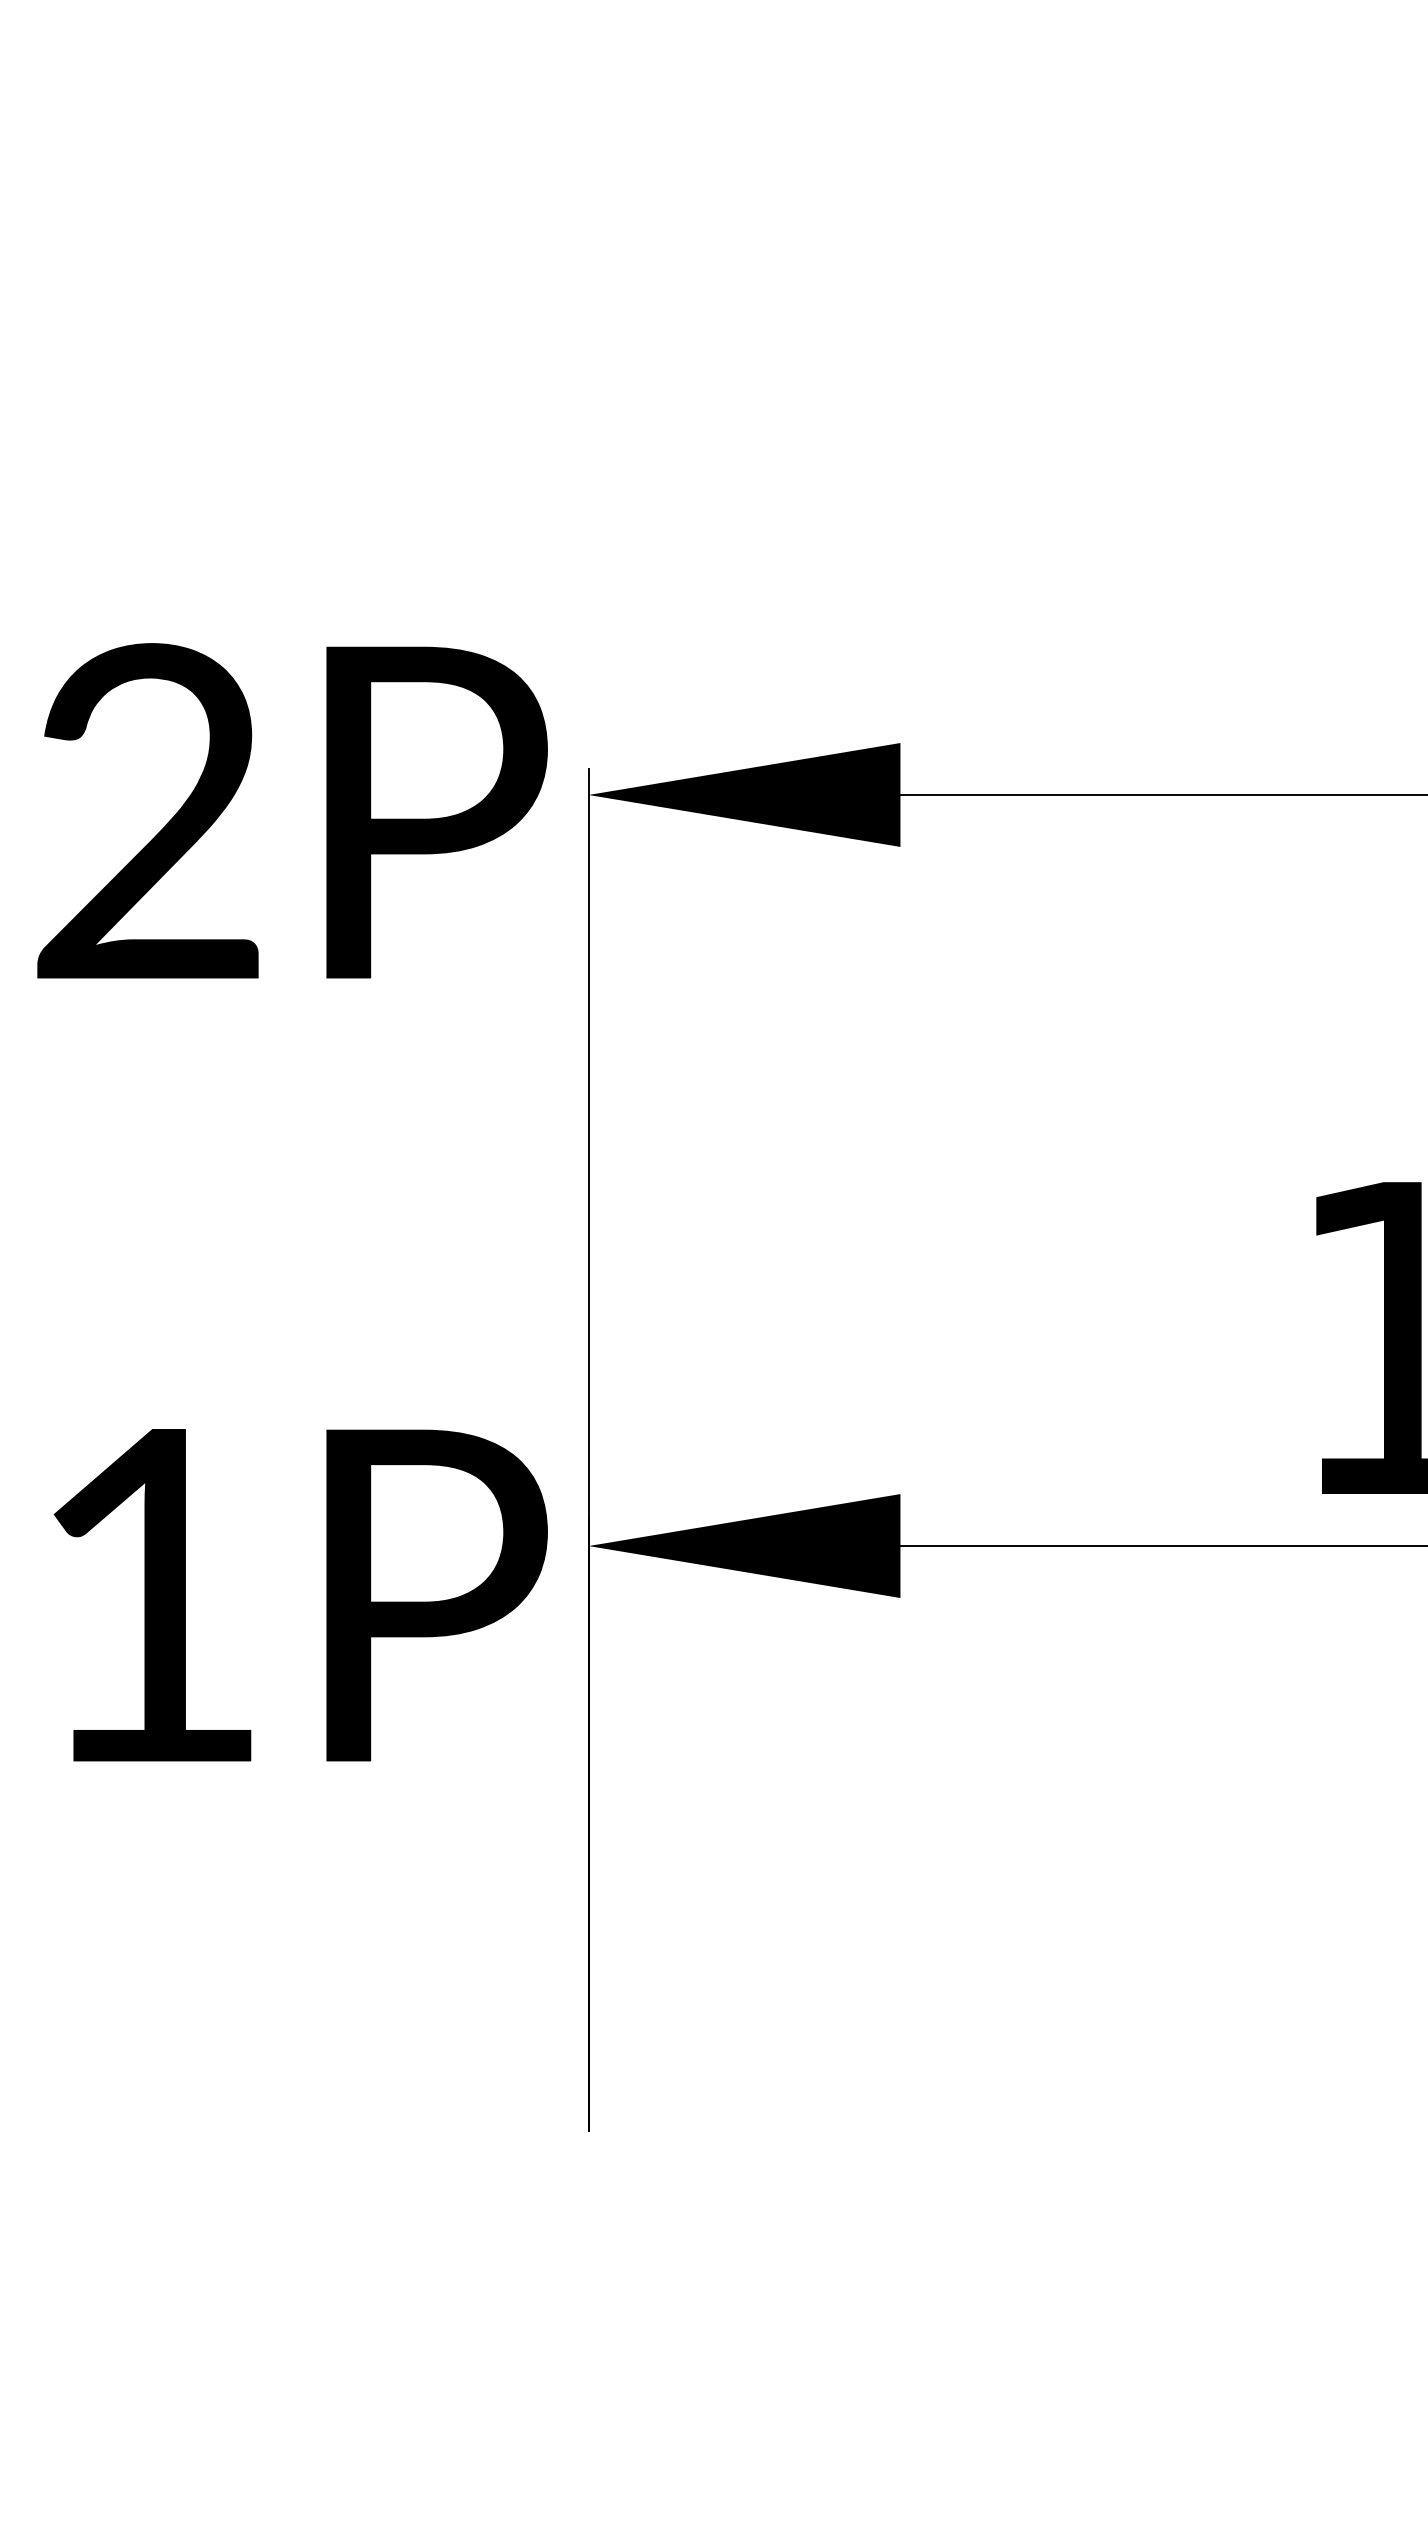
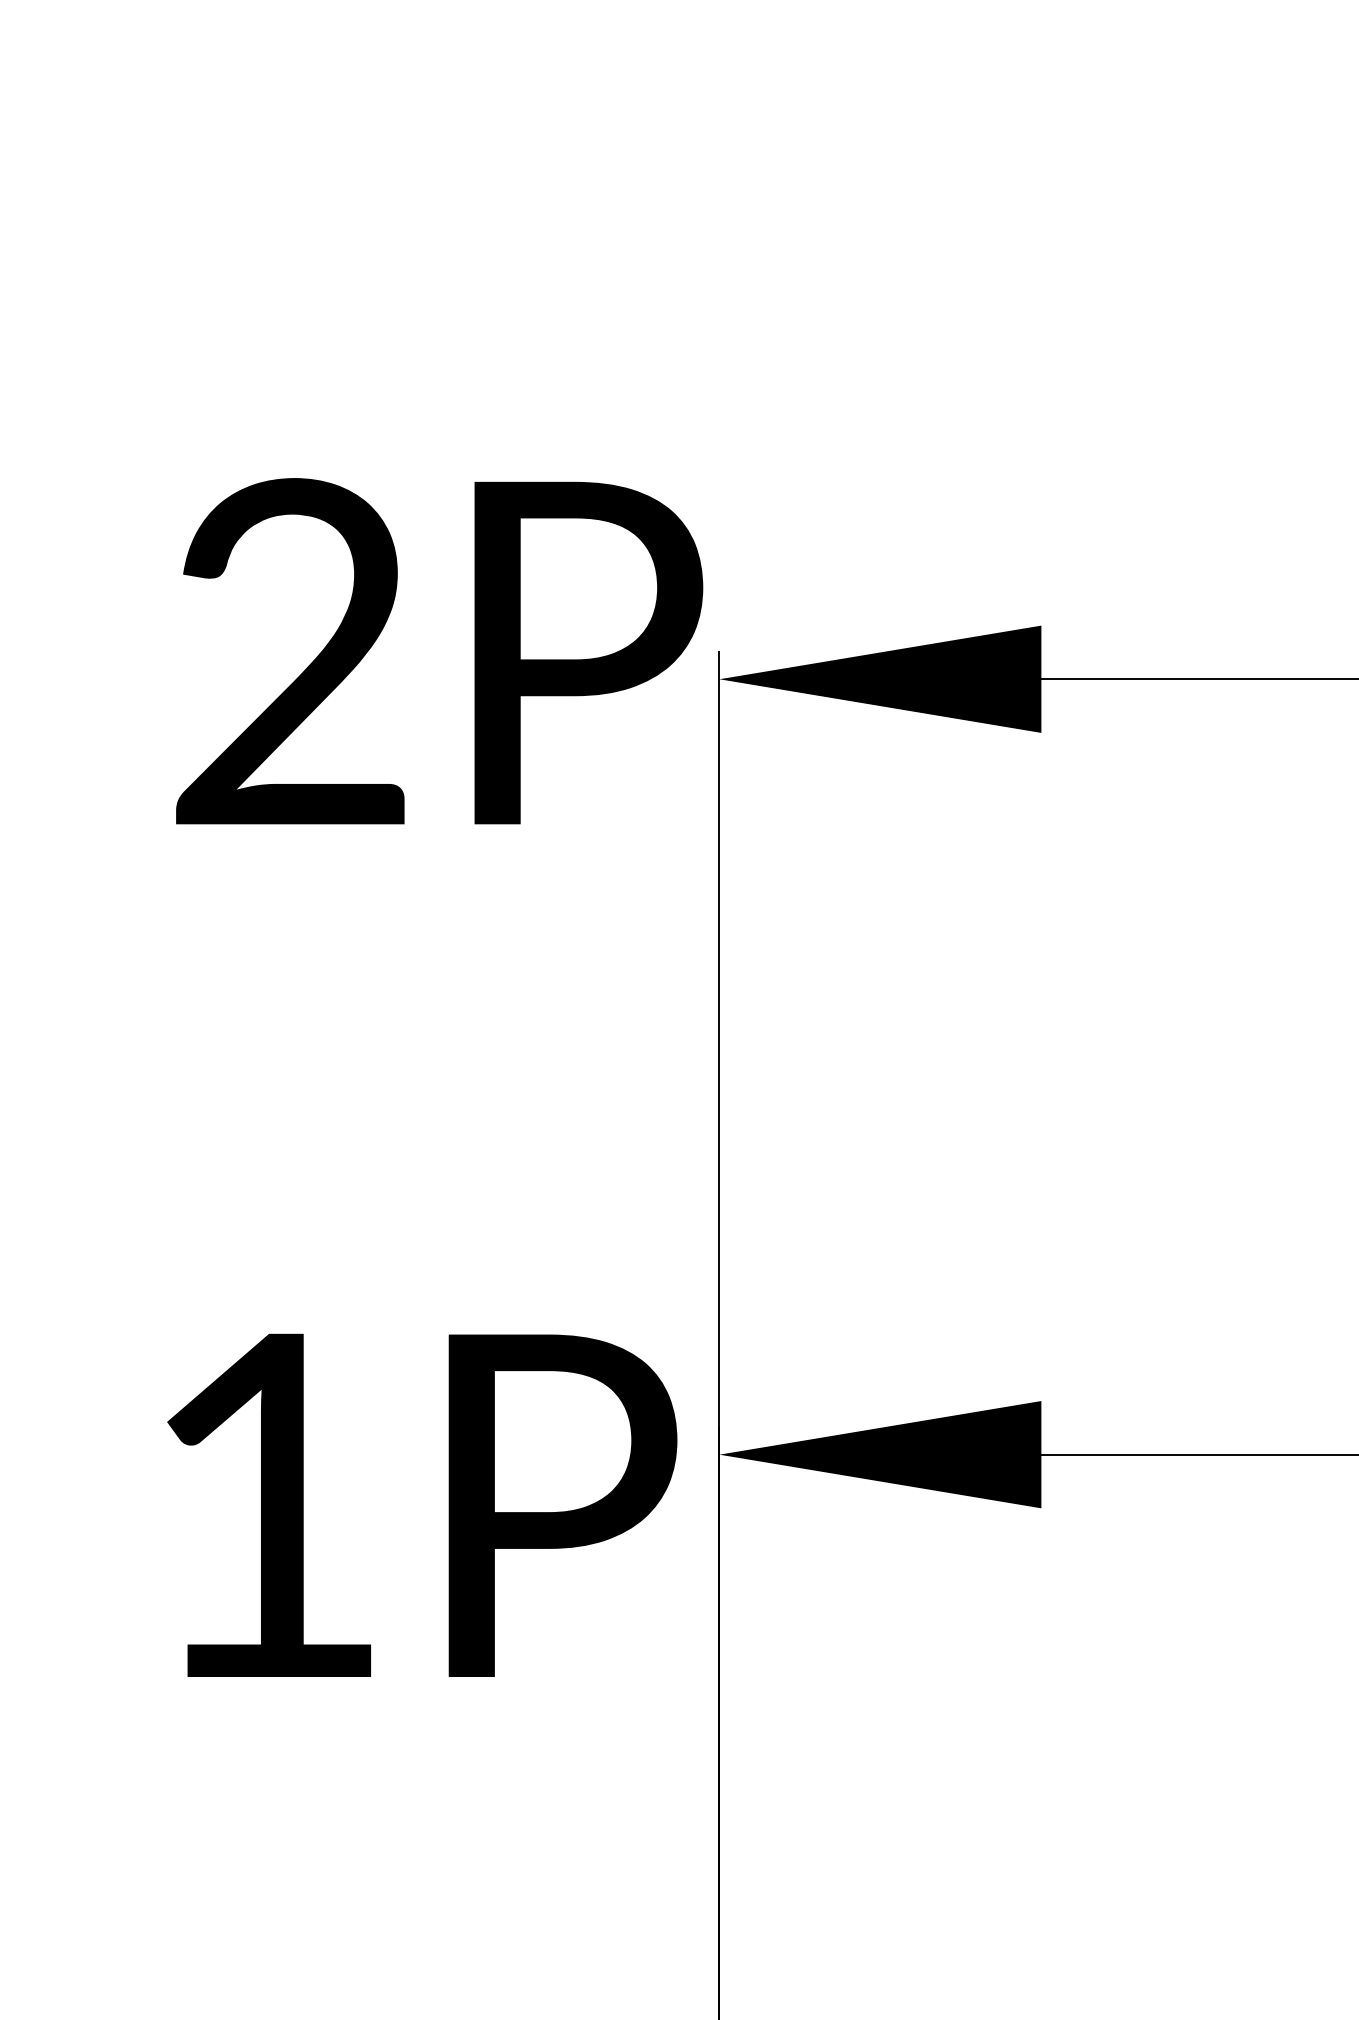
text: (292, 810) -> (439, 650), moved

